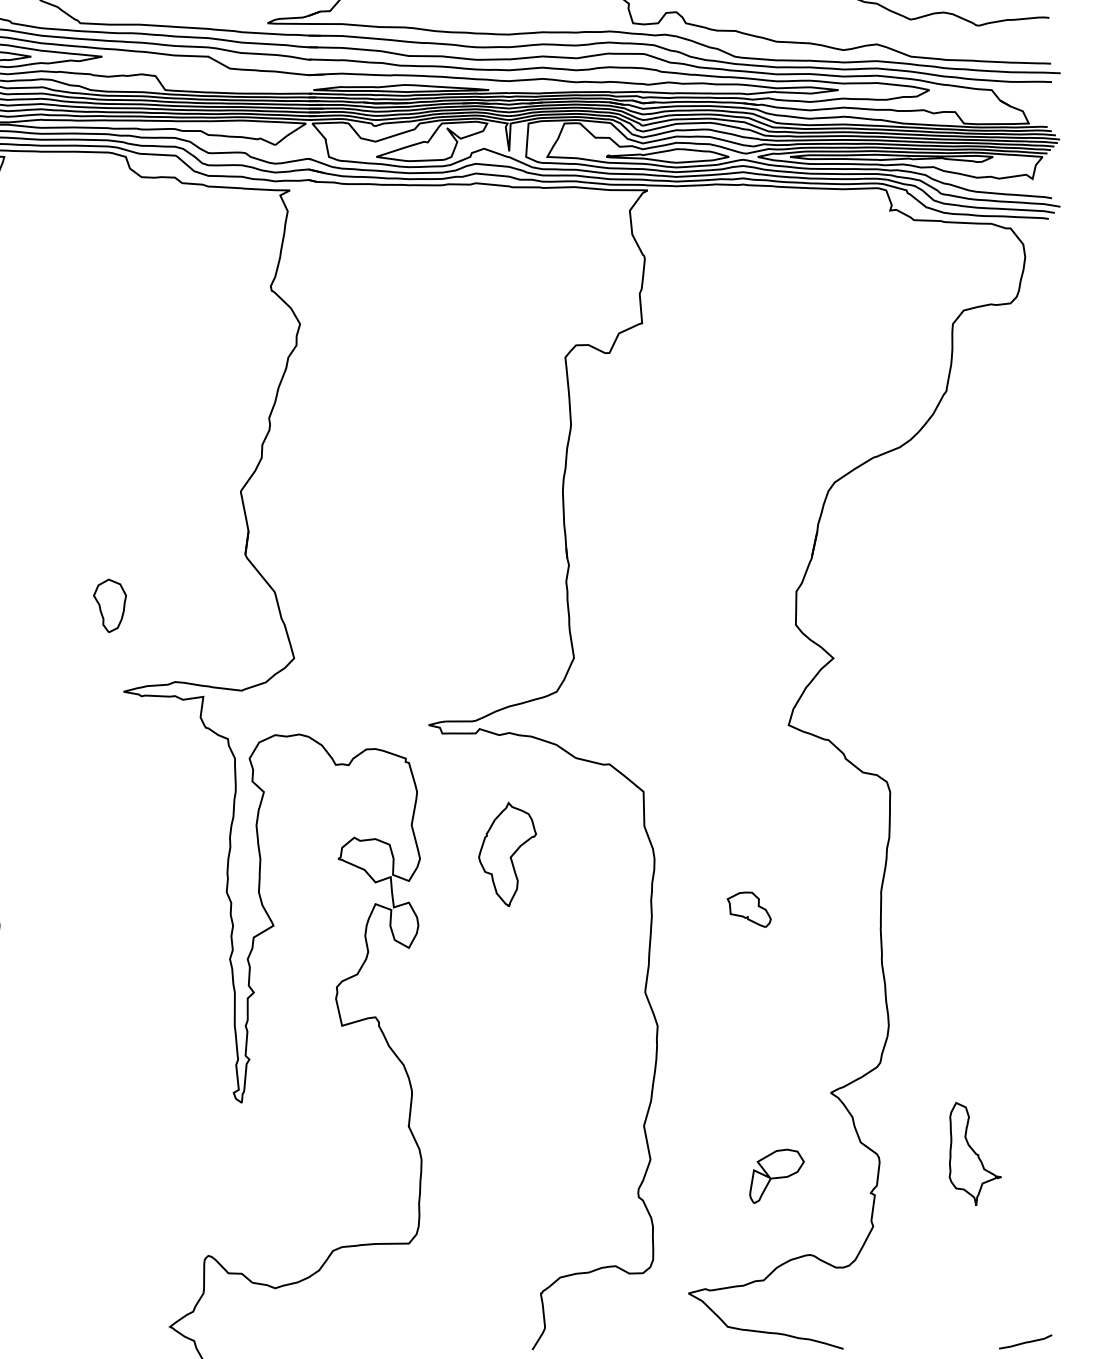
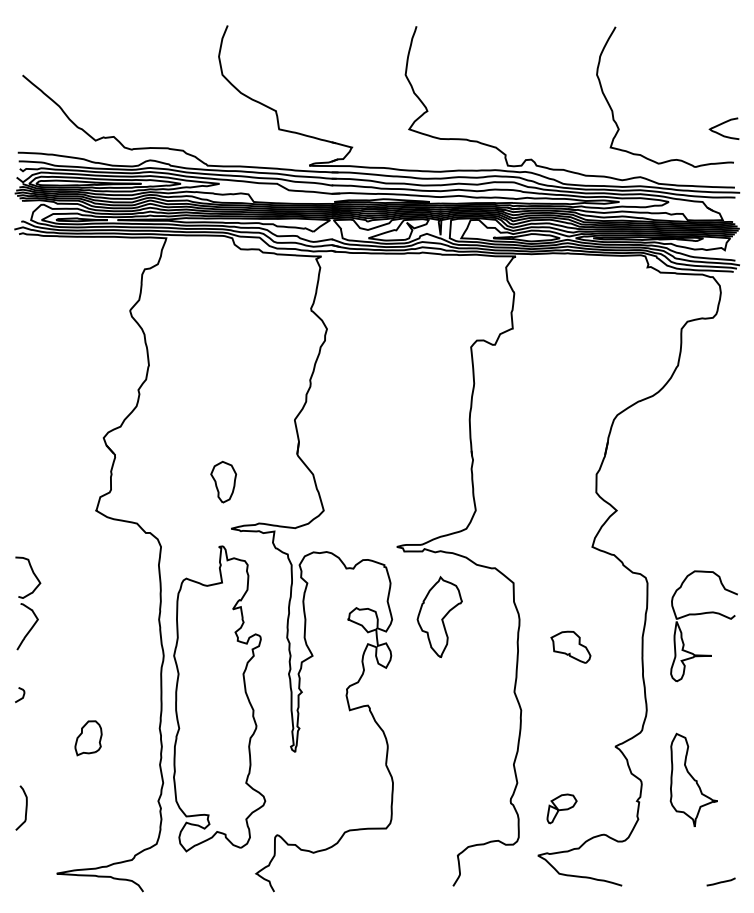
part: (109, 604) -> (223, 481), size x1.43
part: (993, 849) -> (703, 614), added
part: (507, 853) -> (439, 616), size x1.43
part: (748, 908) -> (570, 646), size x1.67
part: (102, 1004) -> (219, 698), added
part: (974, 1153) -> (693, 779), size x1.67
part: (775, 1175) -> (561, 808), moved

